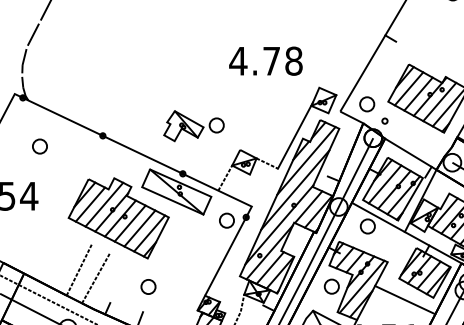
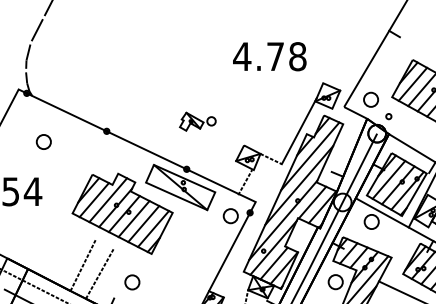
part: (193, 126) -> (197, 121), size x0.6
line: (225, 177) -> (245, 181), moved
part: (148, 286) -> (132, 281), moved

